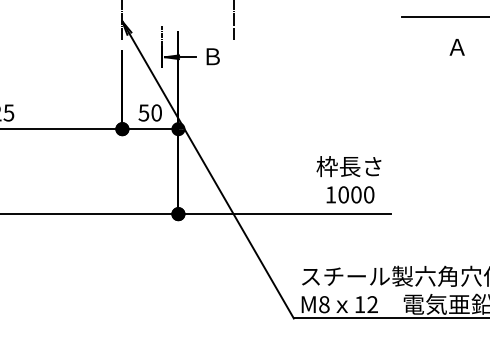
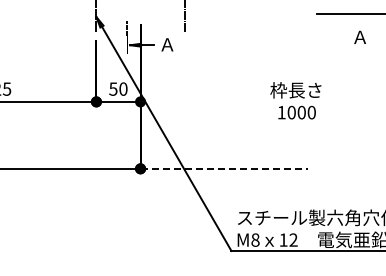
text: (212, 56) -> (167, 44), Ｂ -> Ａ
text: (348, 179) -> (295, 100), moved
line: (284, 213) -> (224, 168), solid -> dashed

